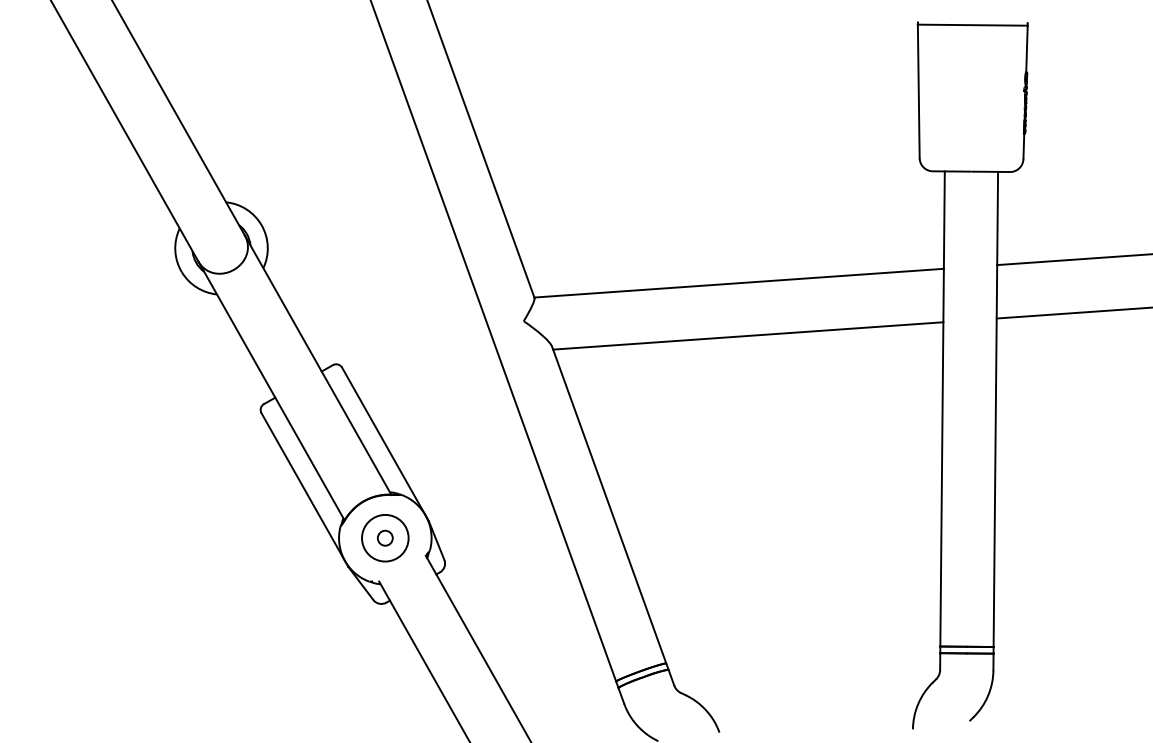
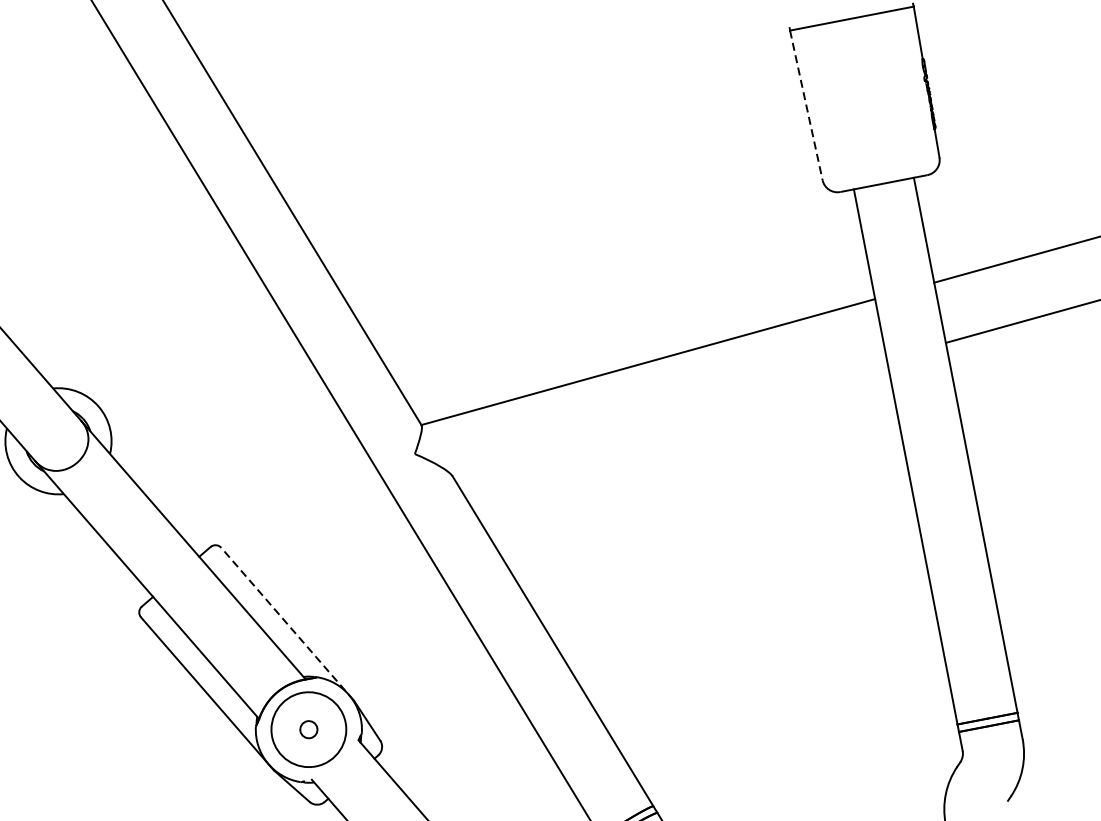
line: (918, 91) -> (806, 105), solid -> dashed
line: (748, 335) -> (670, 418), removed
line: (385, 443) -> (287, 623), solid -> dashed
circle: (385, 537) -> (308, 728), size x1.4

